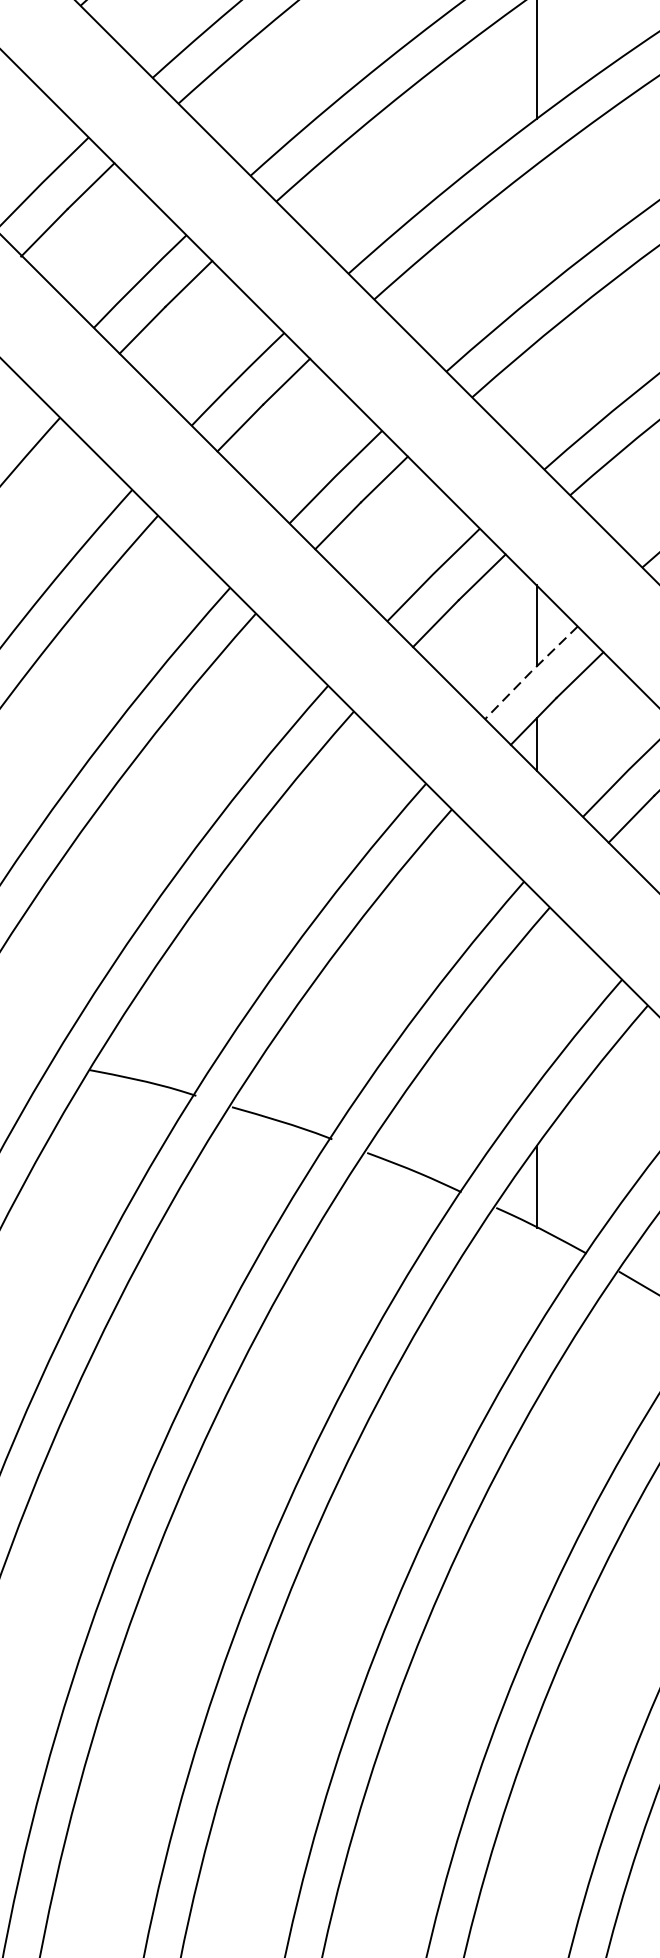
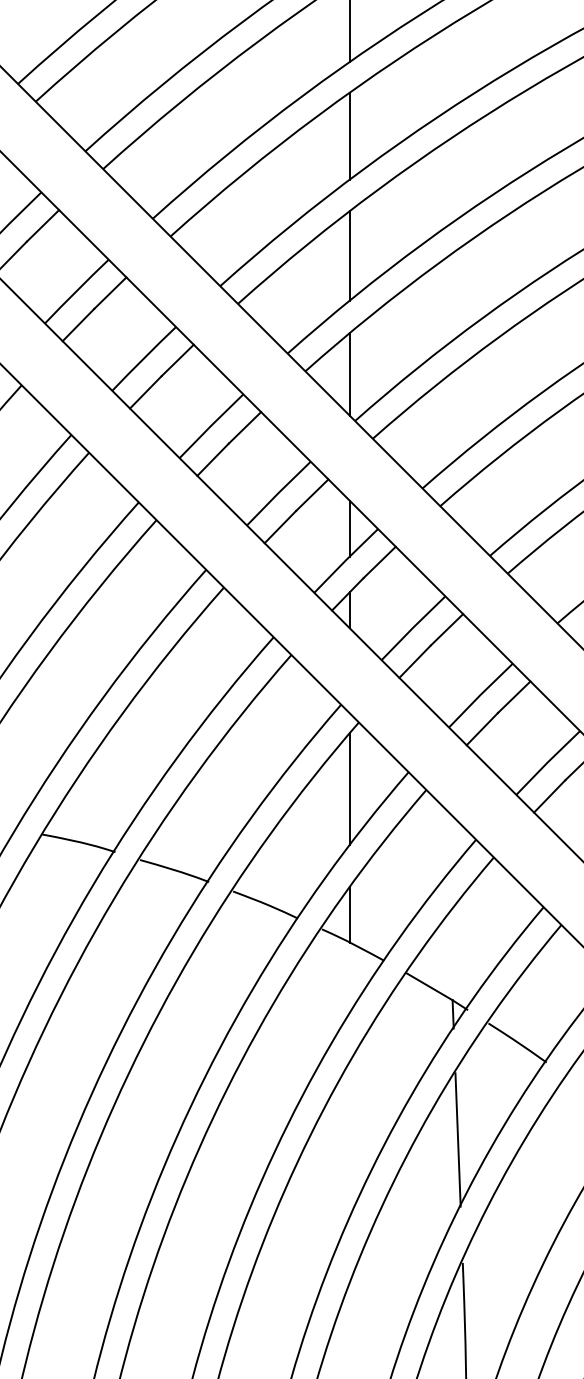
line: (536, 229) -> (349, 255), added
line: (536, 402) -> (349, 374), added
line: (530, 672) -> (345, 560), dashed -> solid
line: (536, 1003) -> (349, 788), added

